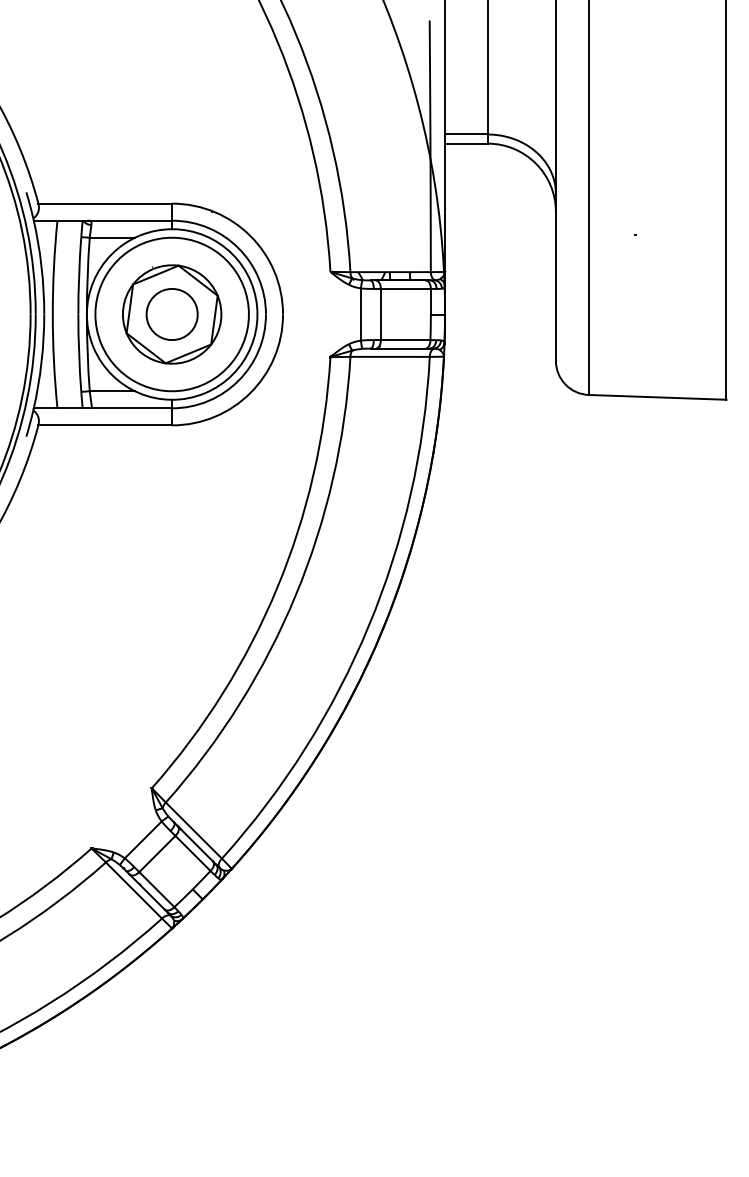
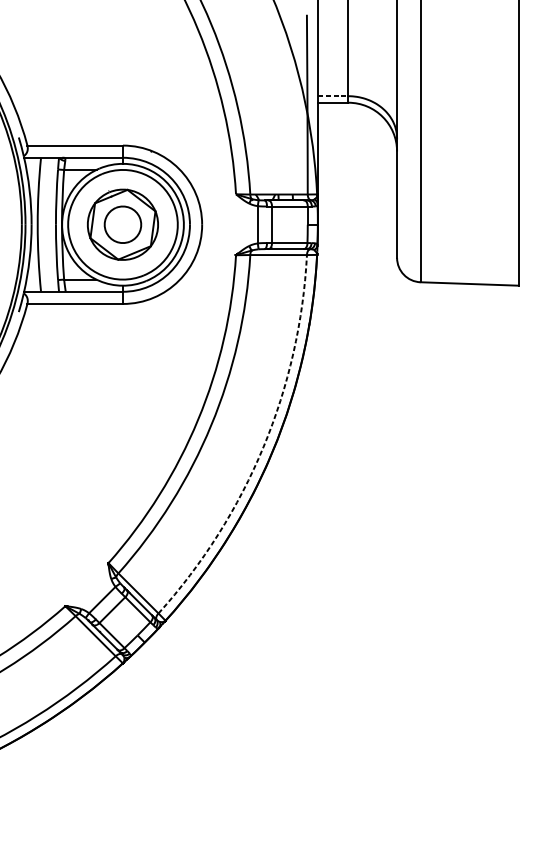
line: (466, 134) -> (333, 96), solid -> dashed
arc: (369, 625) -> (263, 446), solid -> dashed

